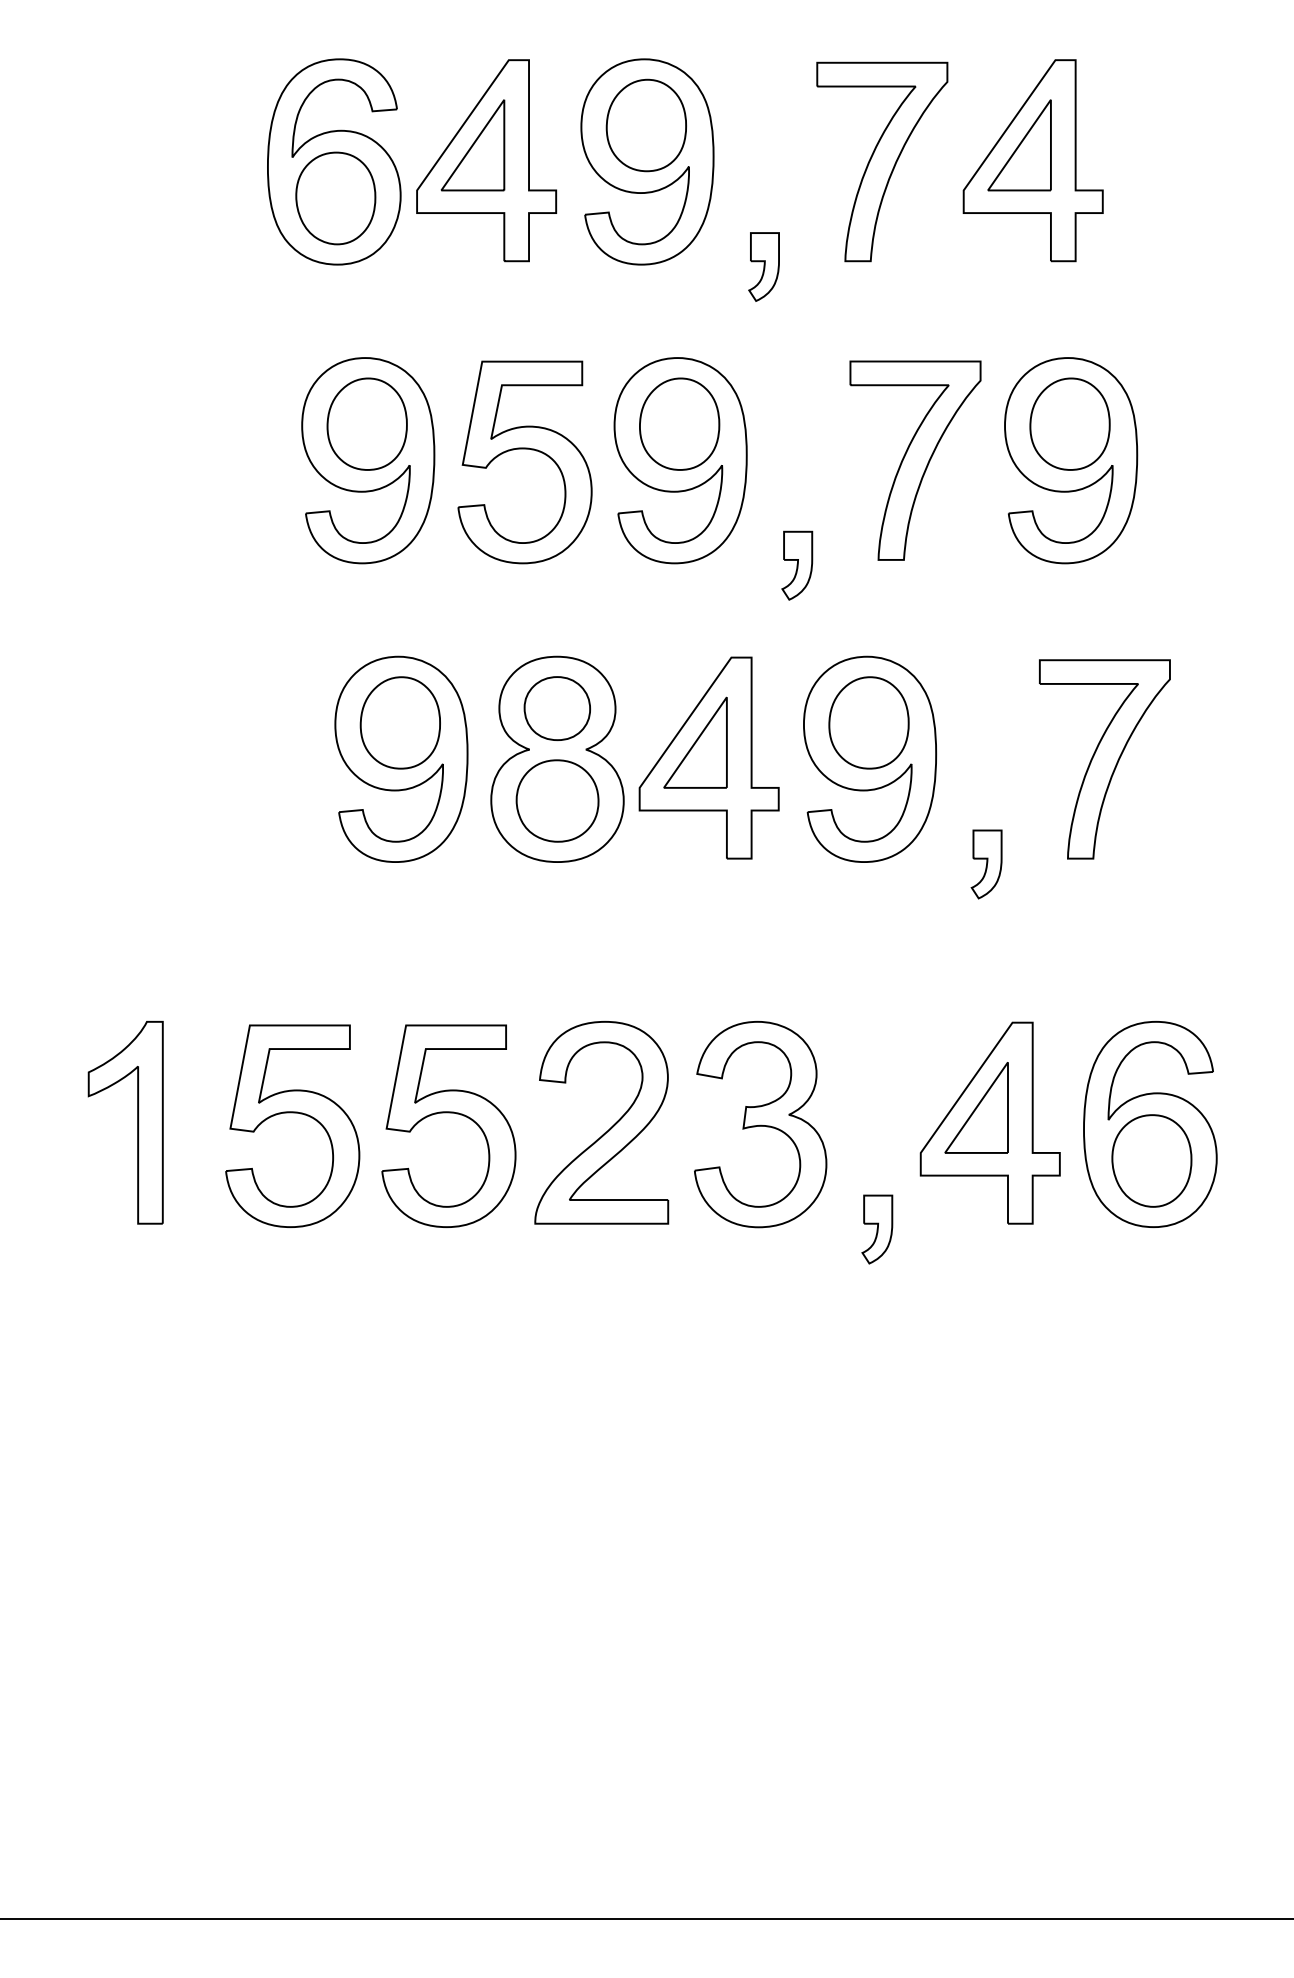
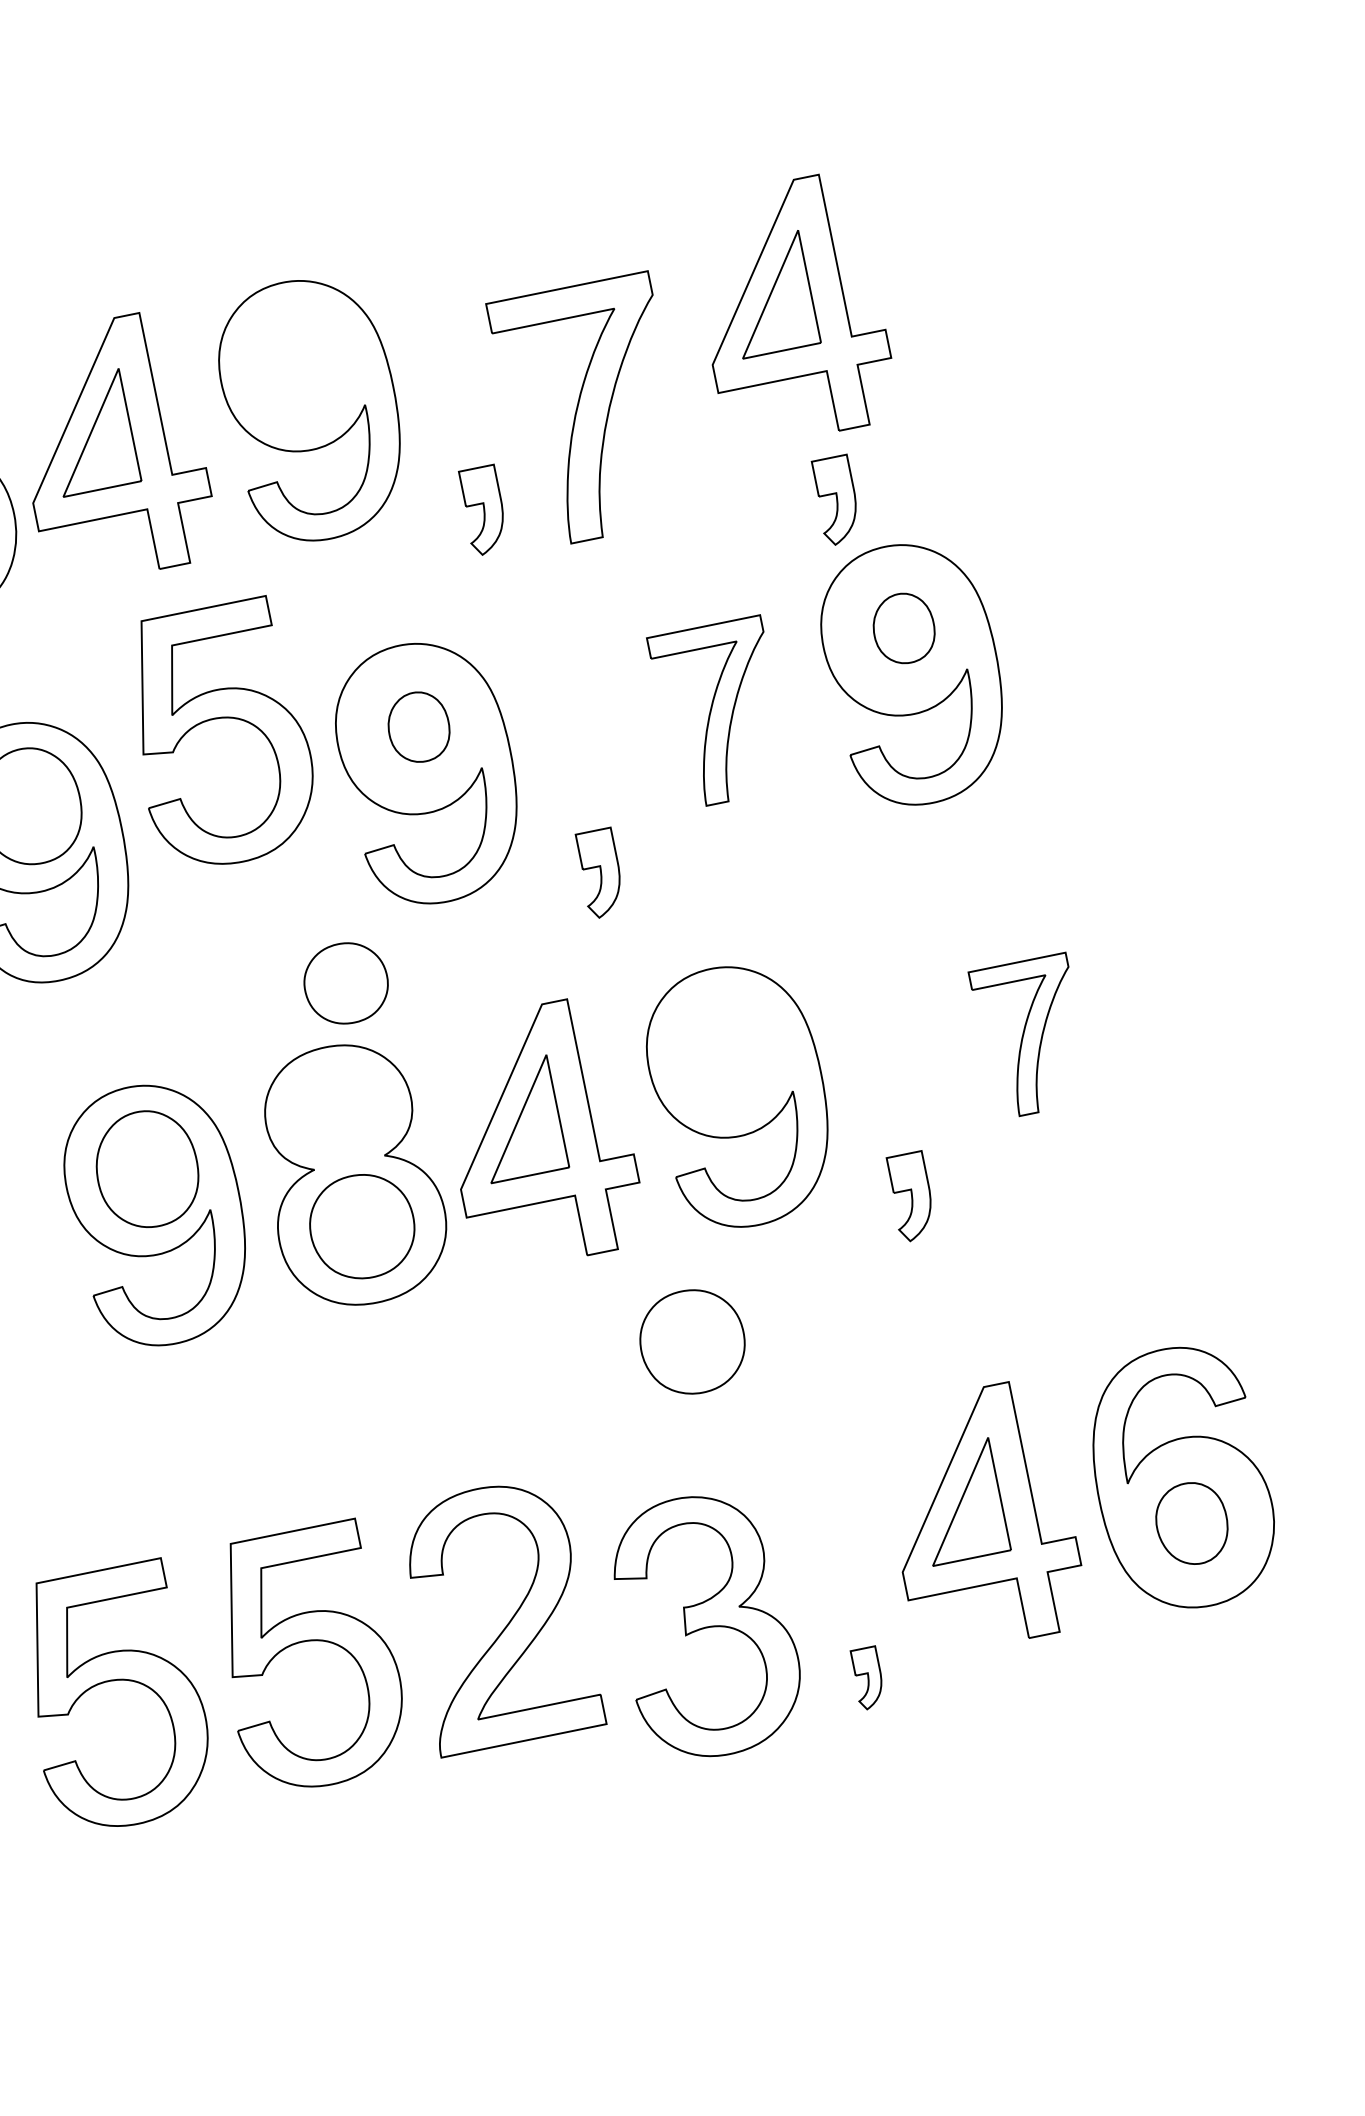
part: (645, 125) -> (300, 364), removed
part: (882, 161) -> (592, 410), moved
part: (1038, 314) -> (837, 500), added
part: (679, 423) -> (418, 726), size x0.6
part: (1069, 423) -> (903, 627), size x0.6
part: (524, 449) -> (216, 719), moved
part: (915, 460) -> (721, 712), size x0.7
part: (556, 708) -> (345, 983), moved
part: (868, 722) -> (728, 1050), removed
part: (1104, 759) -> (1031, 1036), size x0.6
part: (794, 941) -> (692, 1341), added
part: (760, 1124) -> (706, 1625), moved
part: (1151, 1160) -> (1191, 1523), size x0.7
part: (877, 1229) -> (868, 1678), size x0.7

